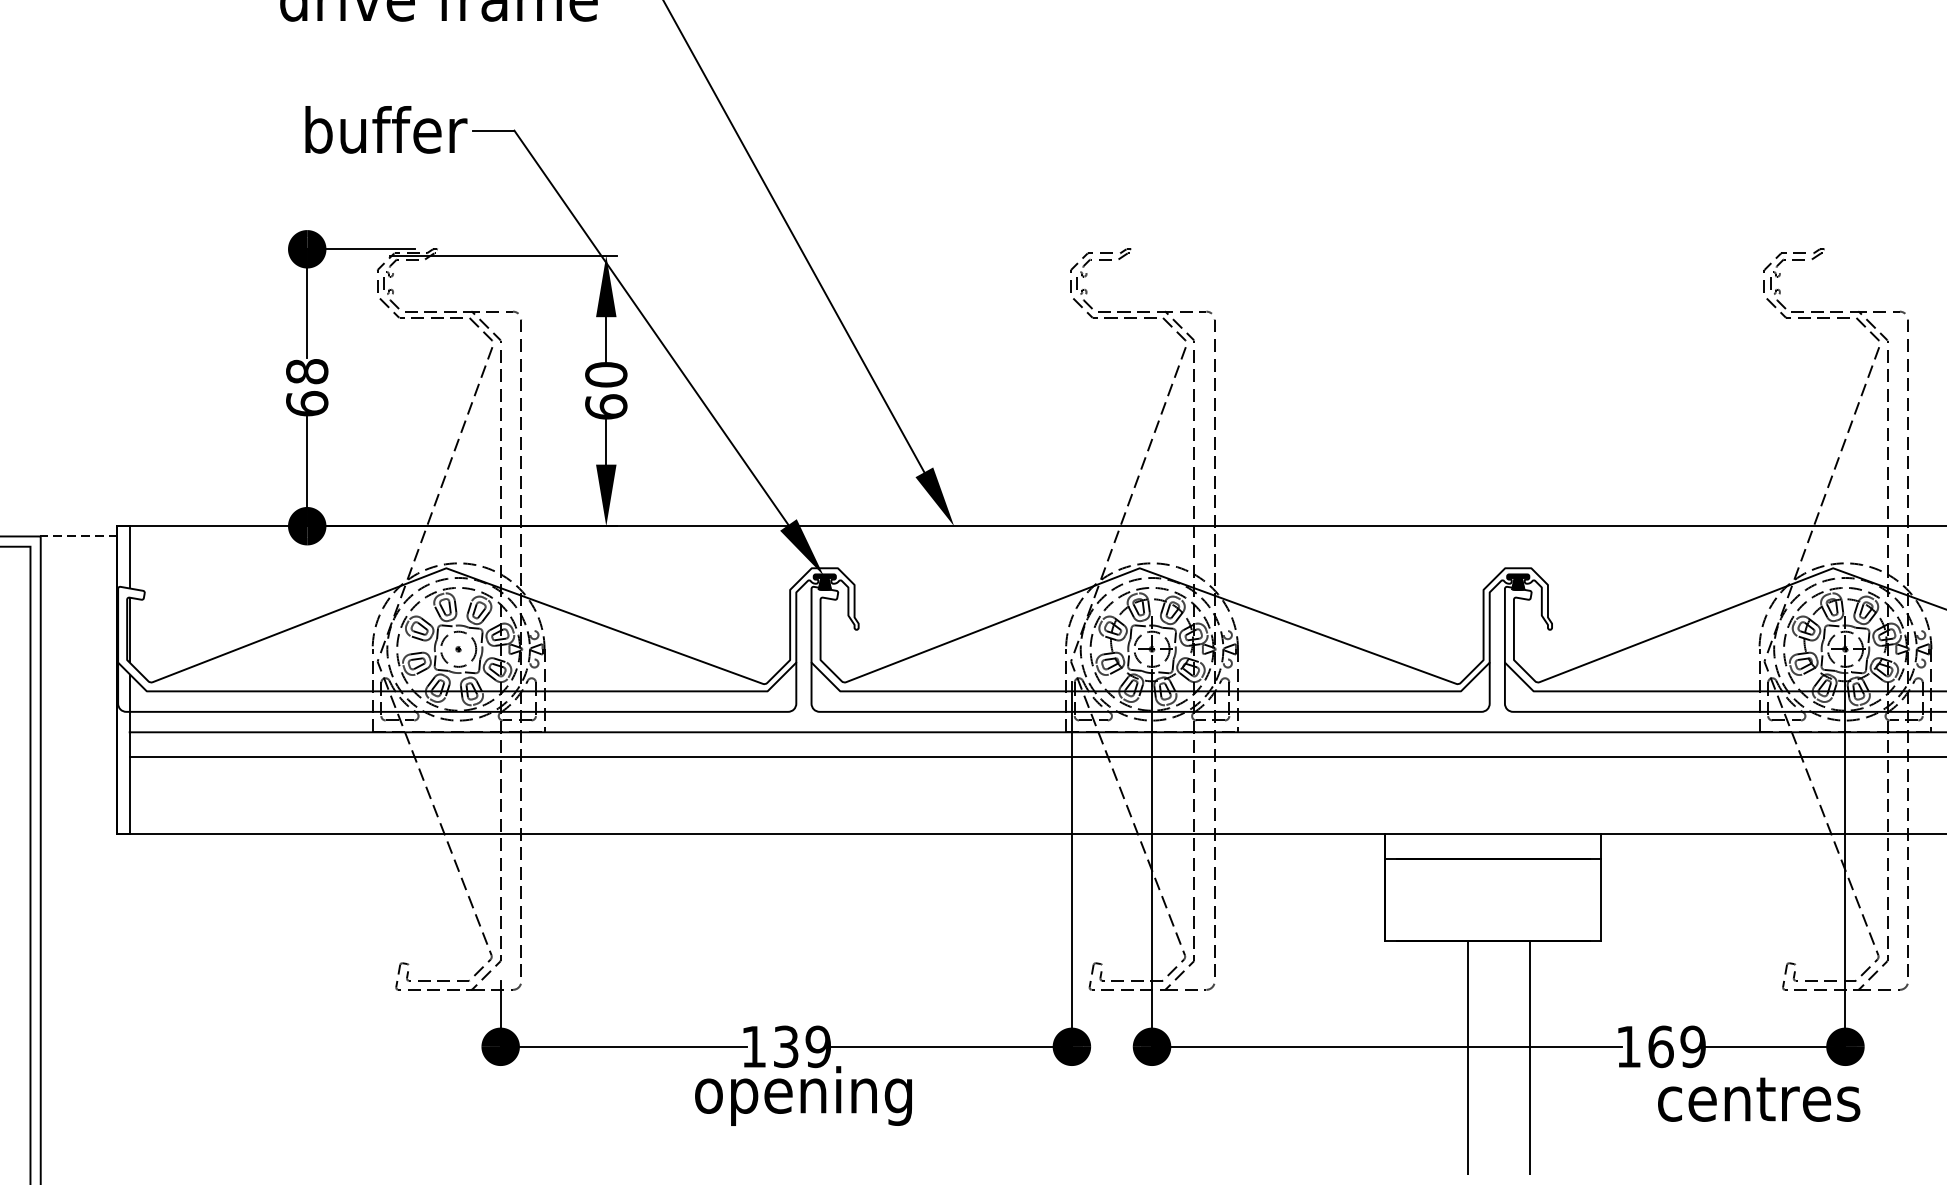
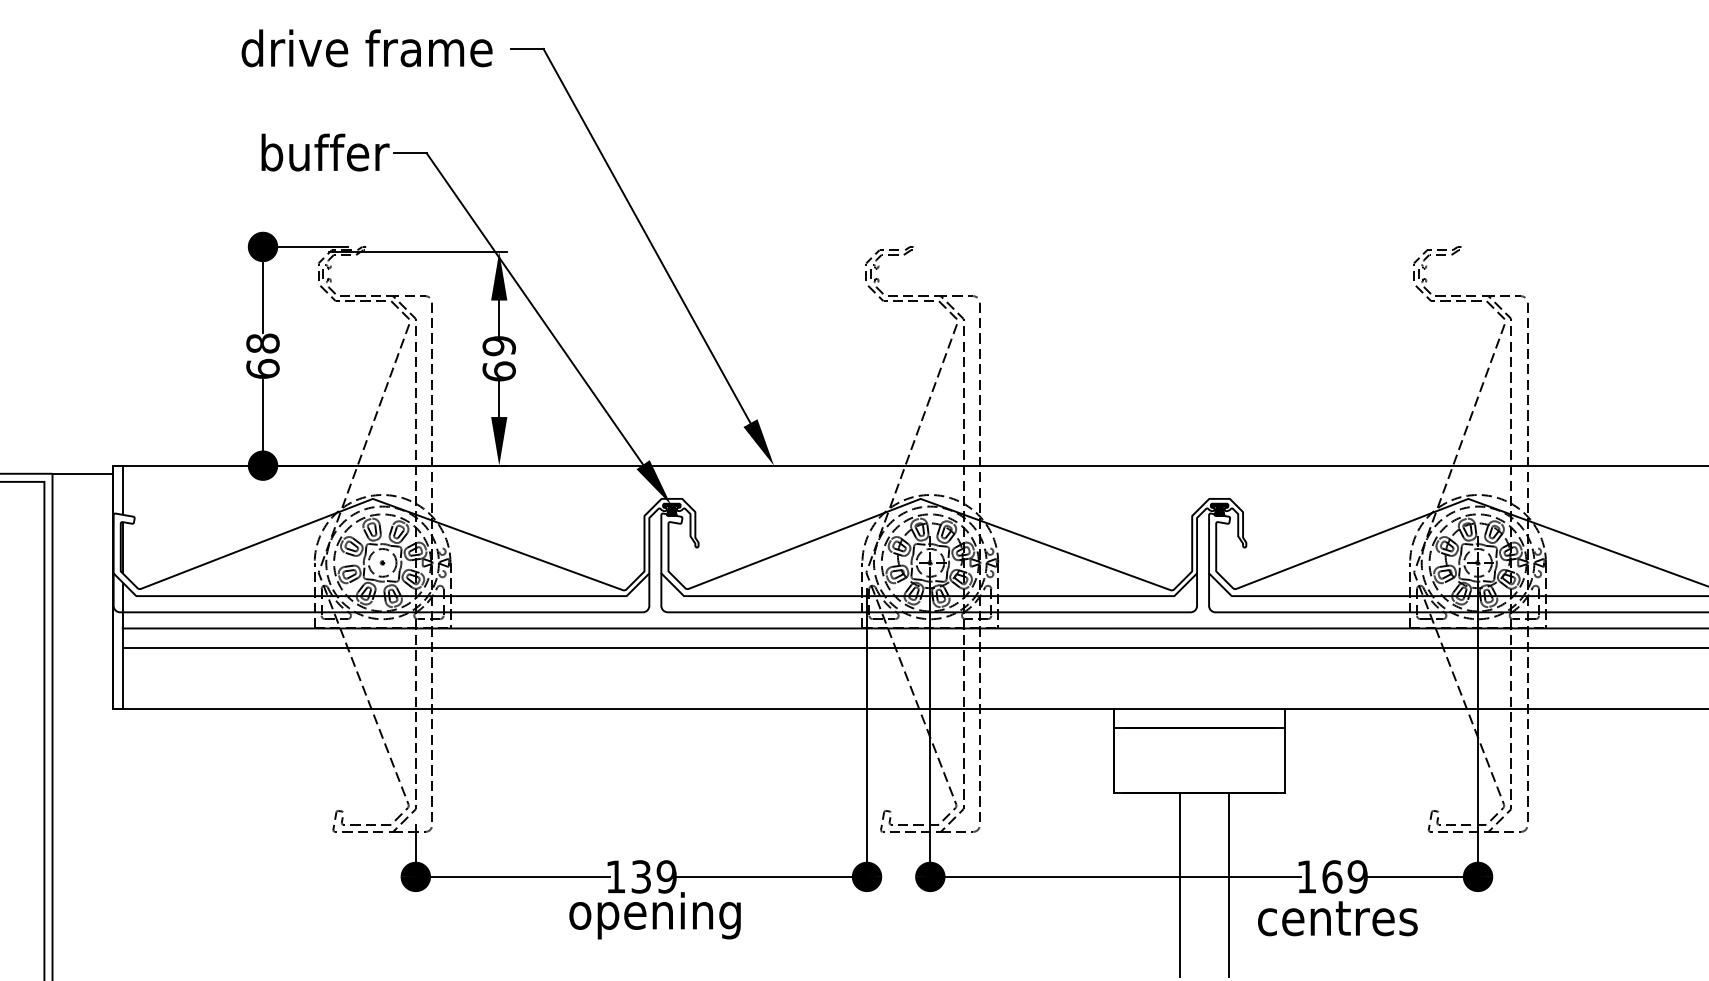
text: (605, 375) -> (498, 346), 60 -> 69
line: (78, 536) -> (82, 473), dashed -> solid
text: (1758, 1099) -> (1337, 918), moved

